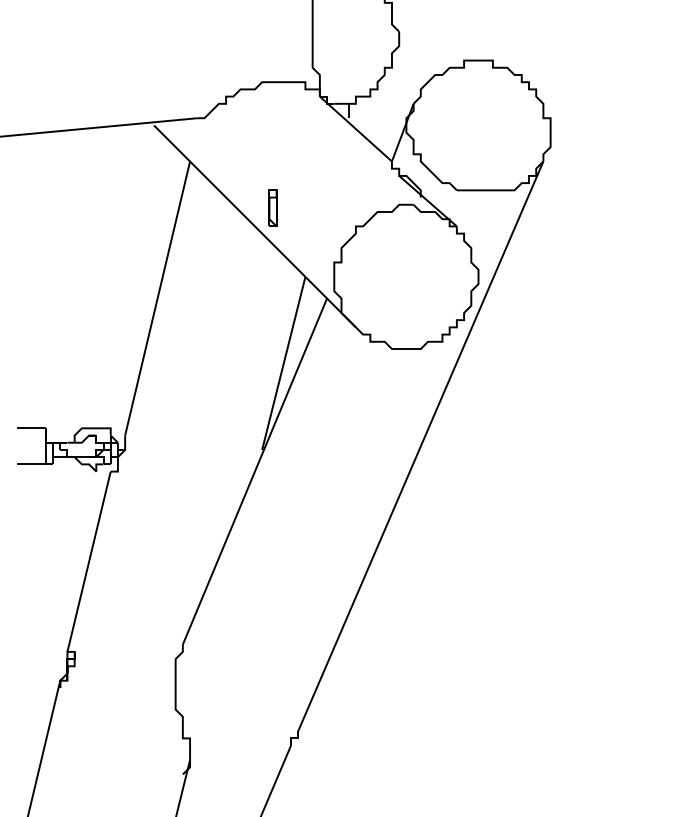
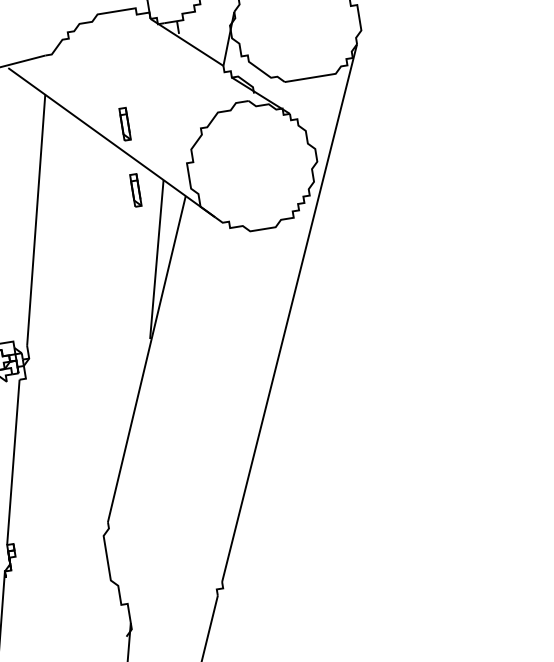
part: (272, 282) -> (135, 189), added

